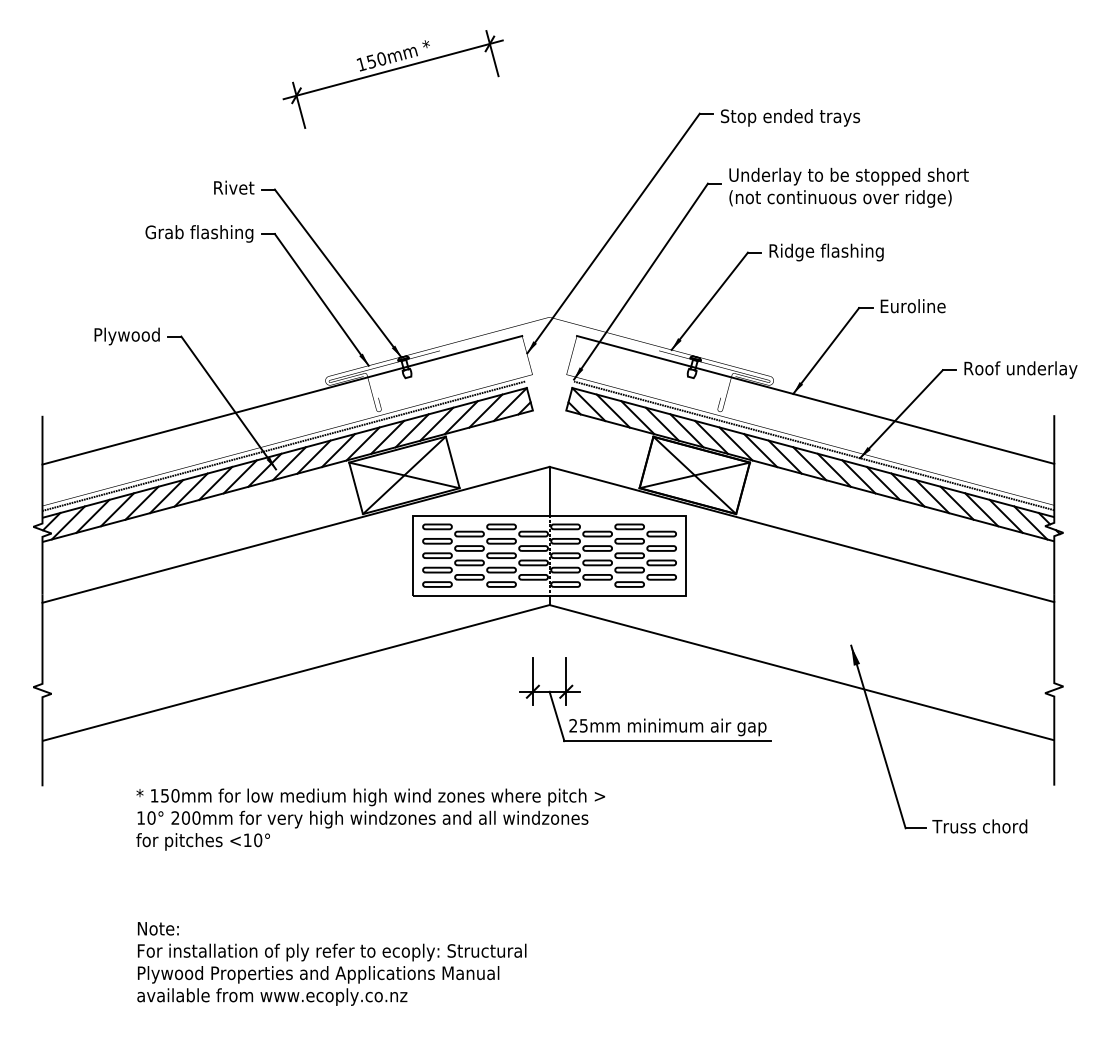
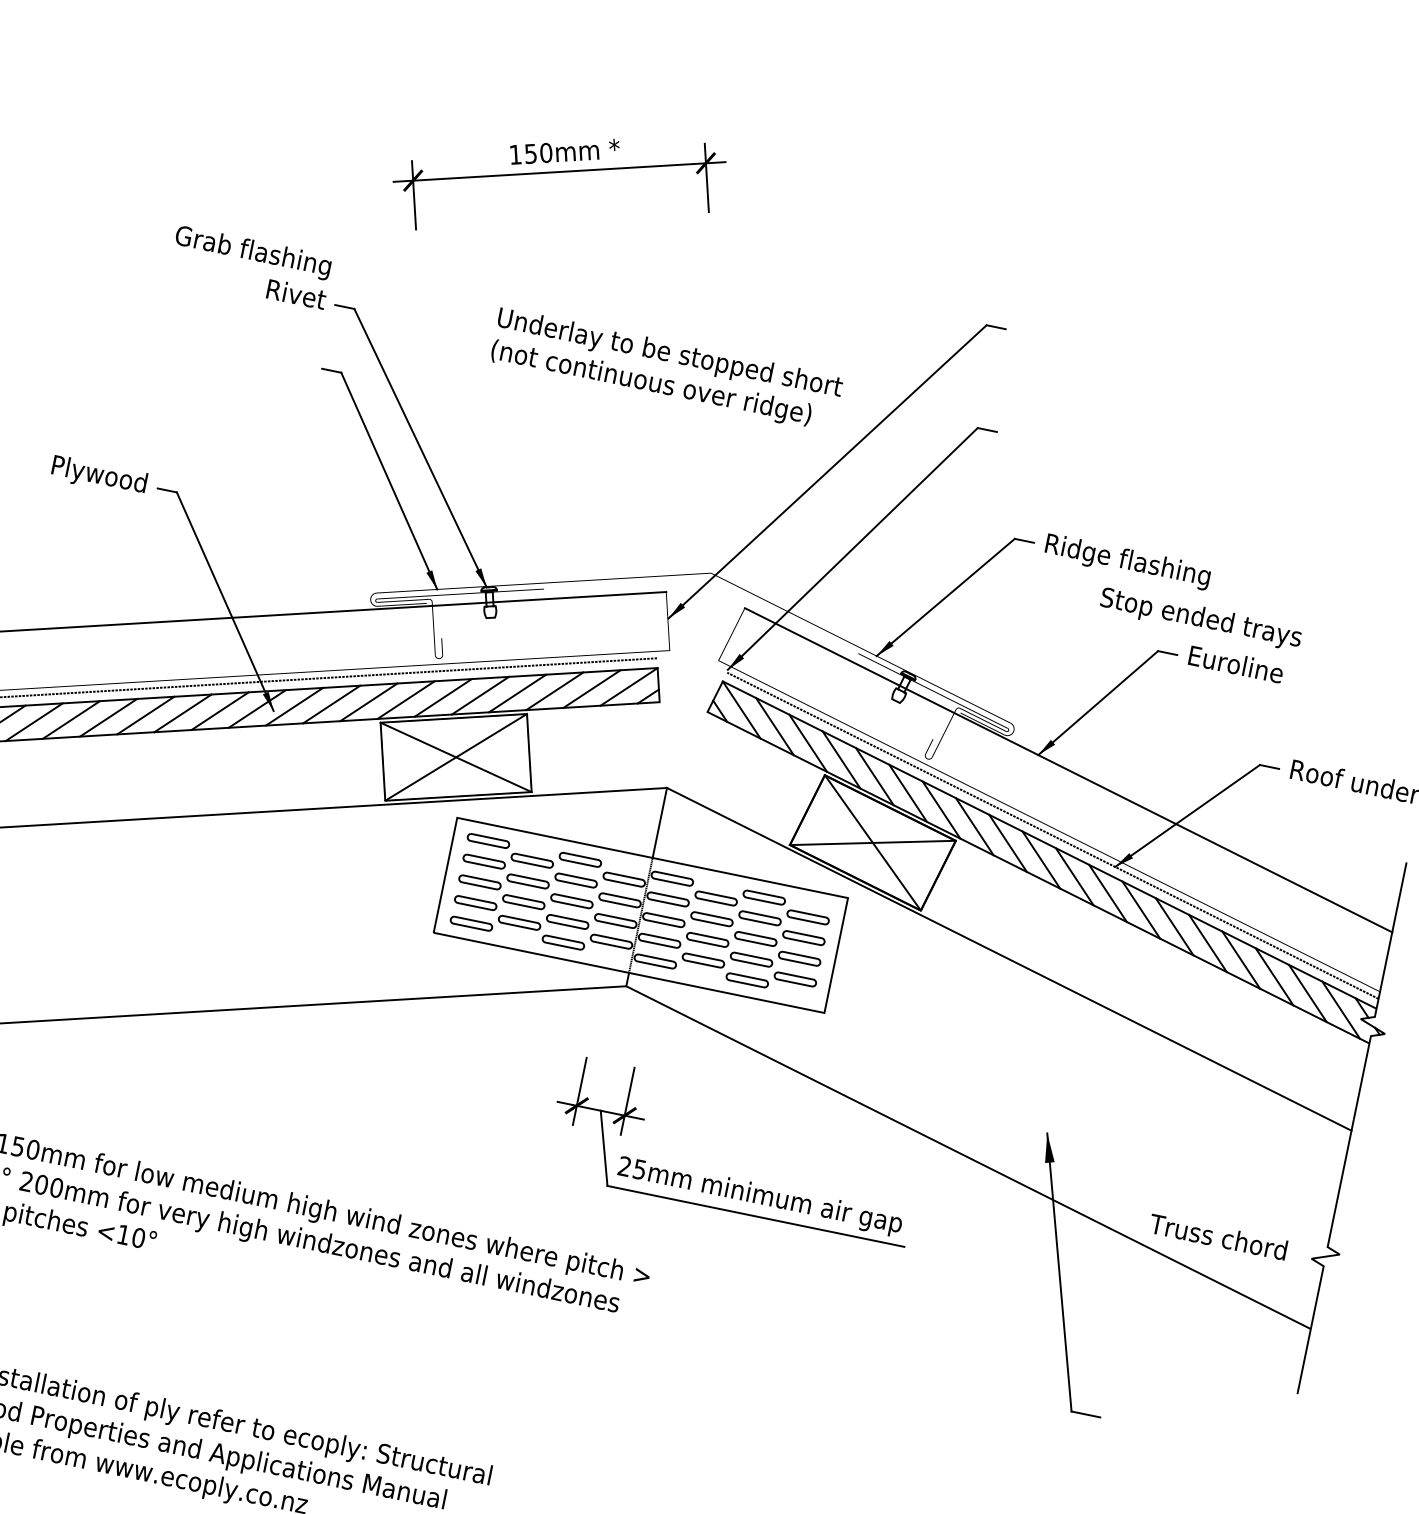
text: (790, 117) -> (1201, 618), moved
text: (848, 187) -> (665, 369), moved
text: (199, 233) -> (253, 252), moved
text: (979, 826) -> (1217, 1236), moved

